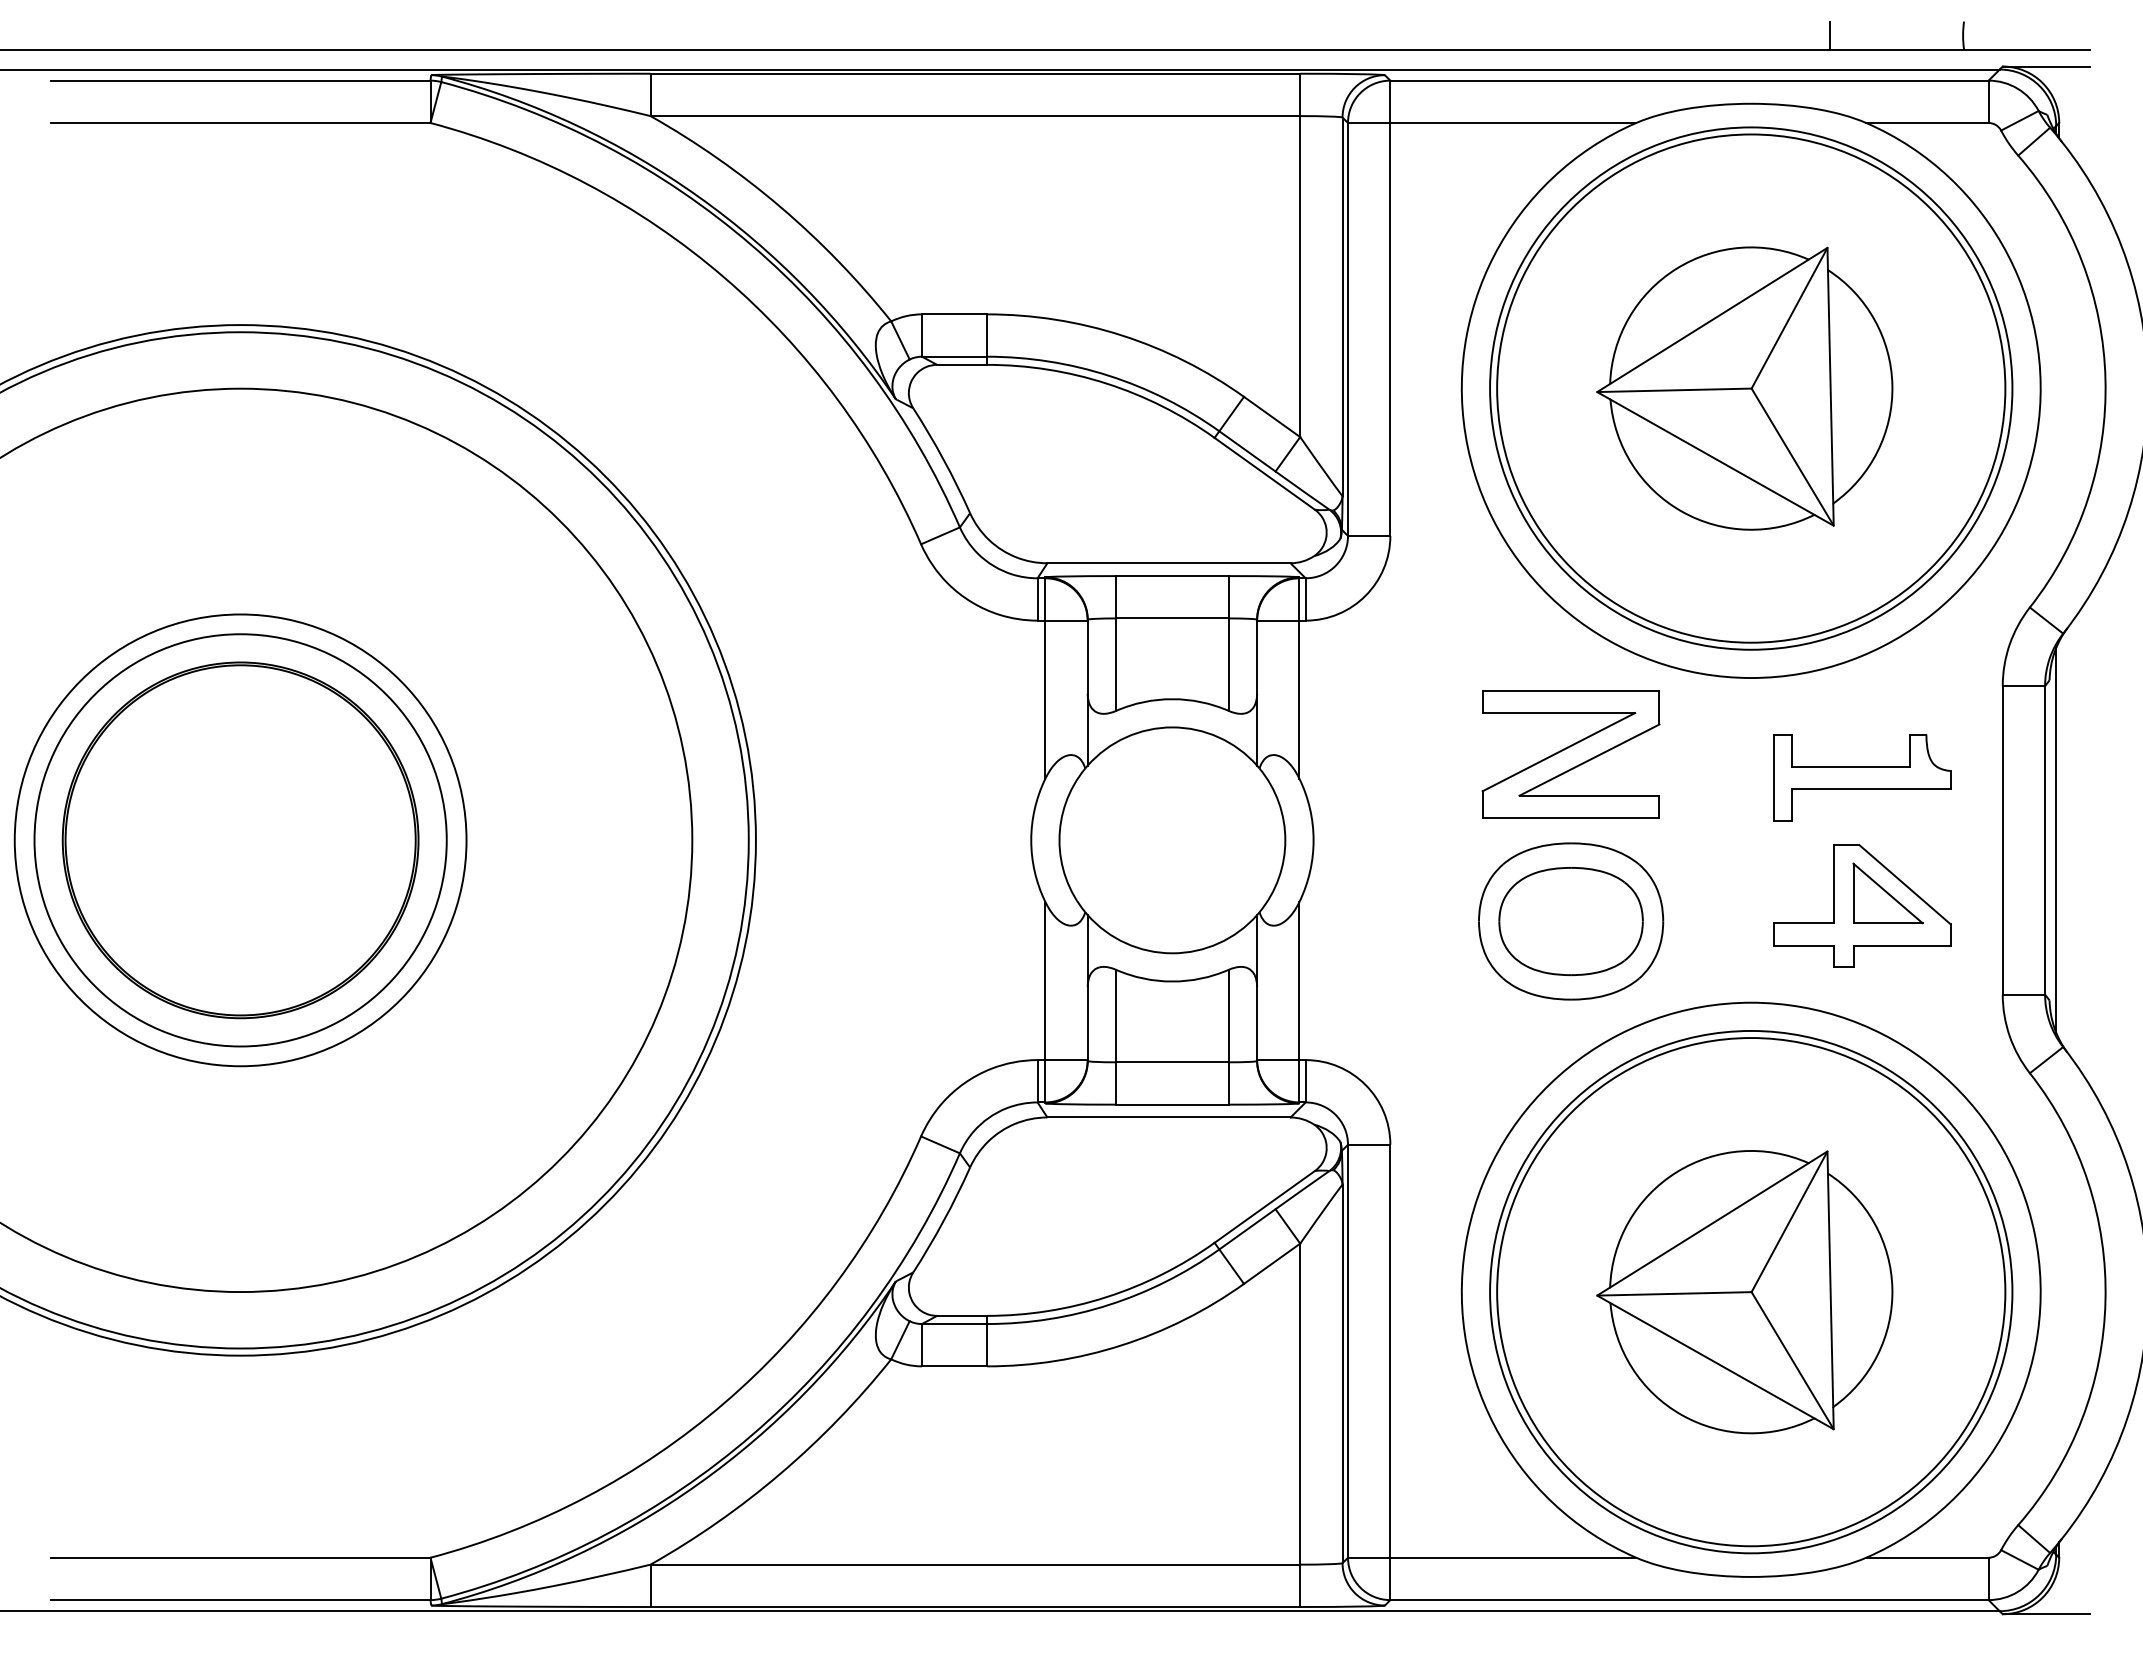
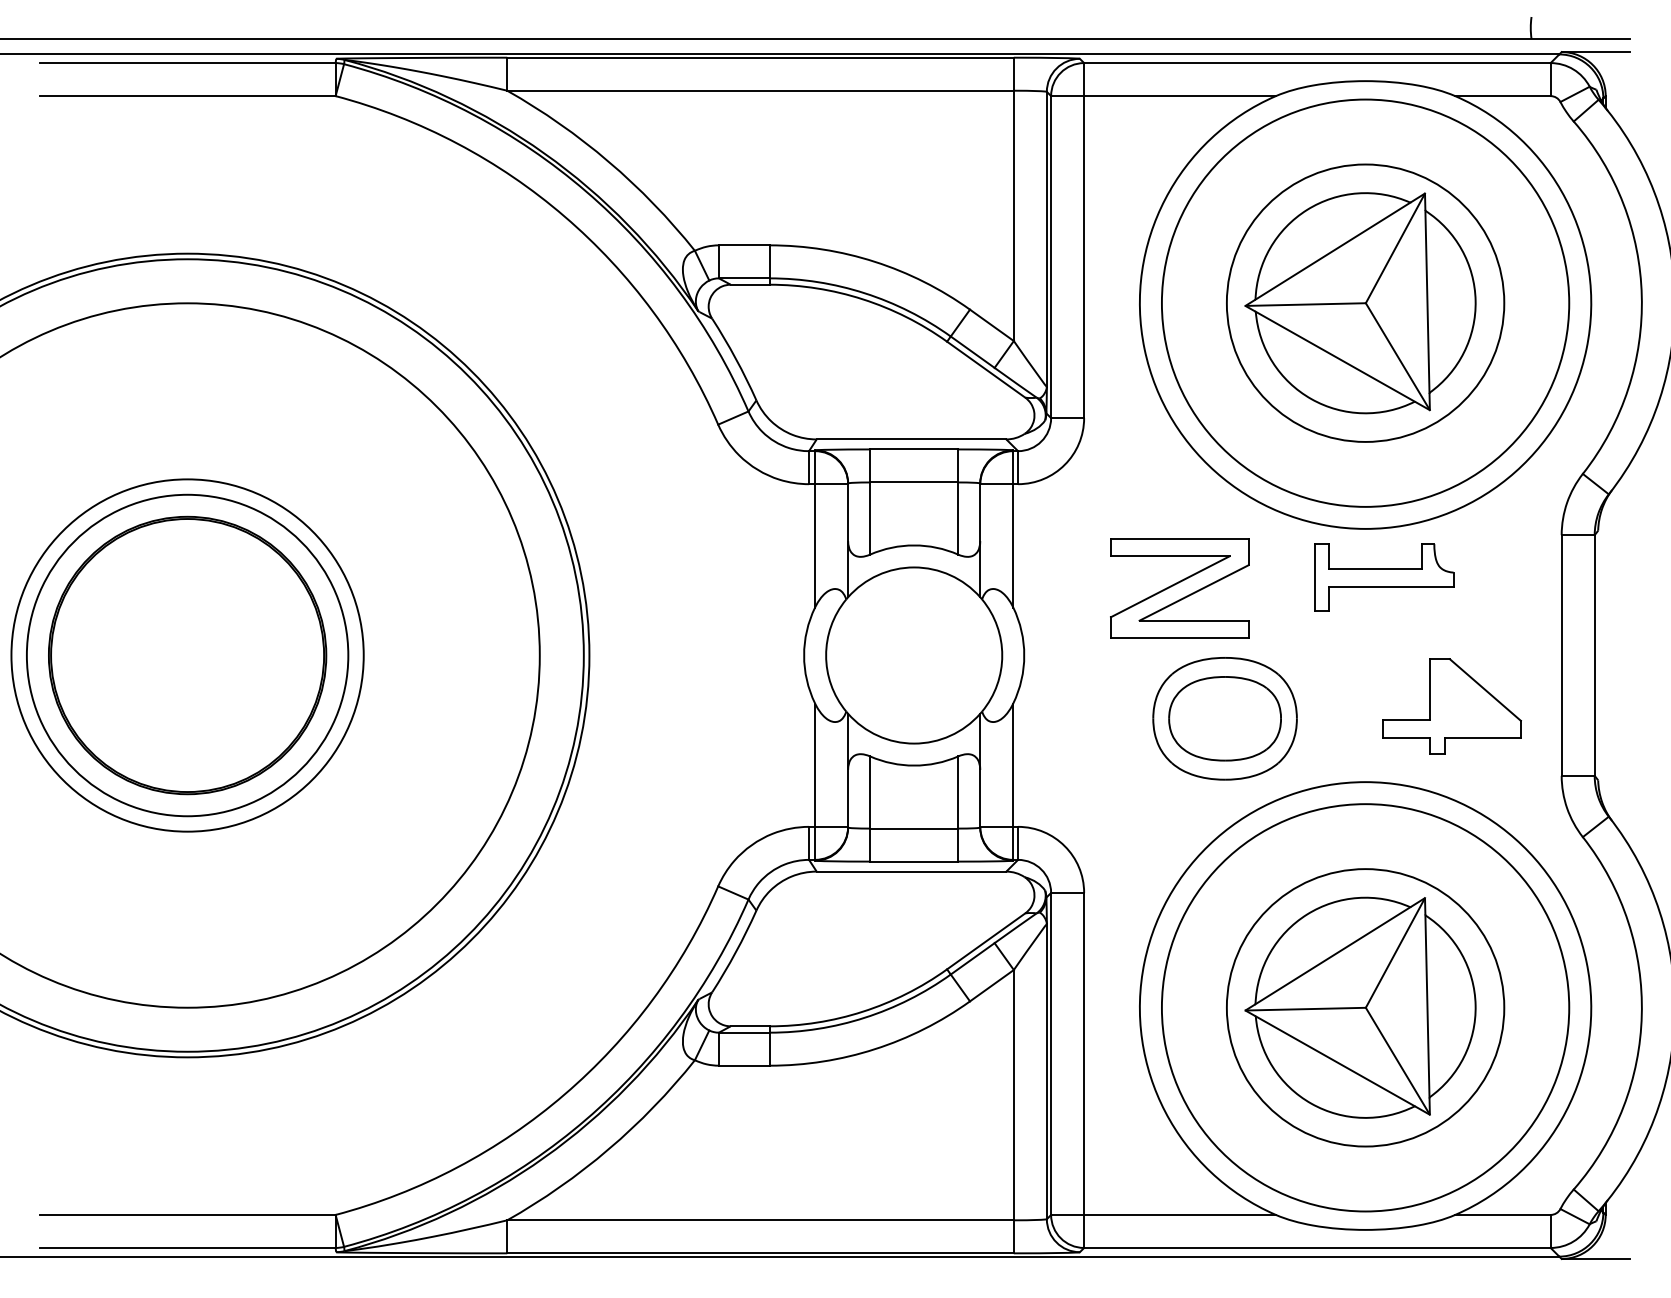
line: (1830, 35) -> (1427, 27), removed
circle: (1751, 388) -> (1365, 303), size x0.7
part: (1570, 754) -> (1179, 588), moved
part: (1862, 777) -> (1384, 577), moved
line: (2056, 840) -> (1603, 655), removed
part: (1887, 893) -> (1471, 696), removed
circle: (1751, 1292) -> (1365, 1008), size x0.7

